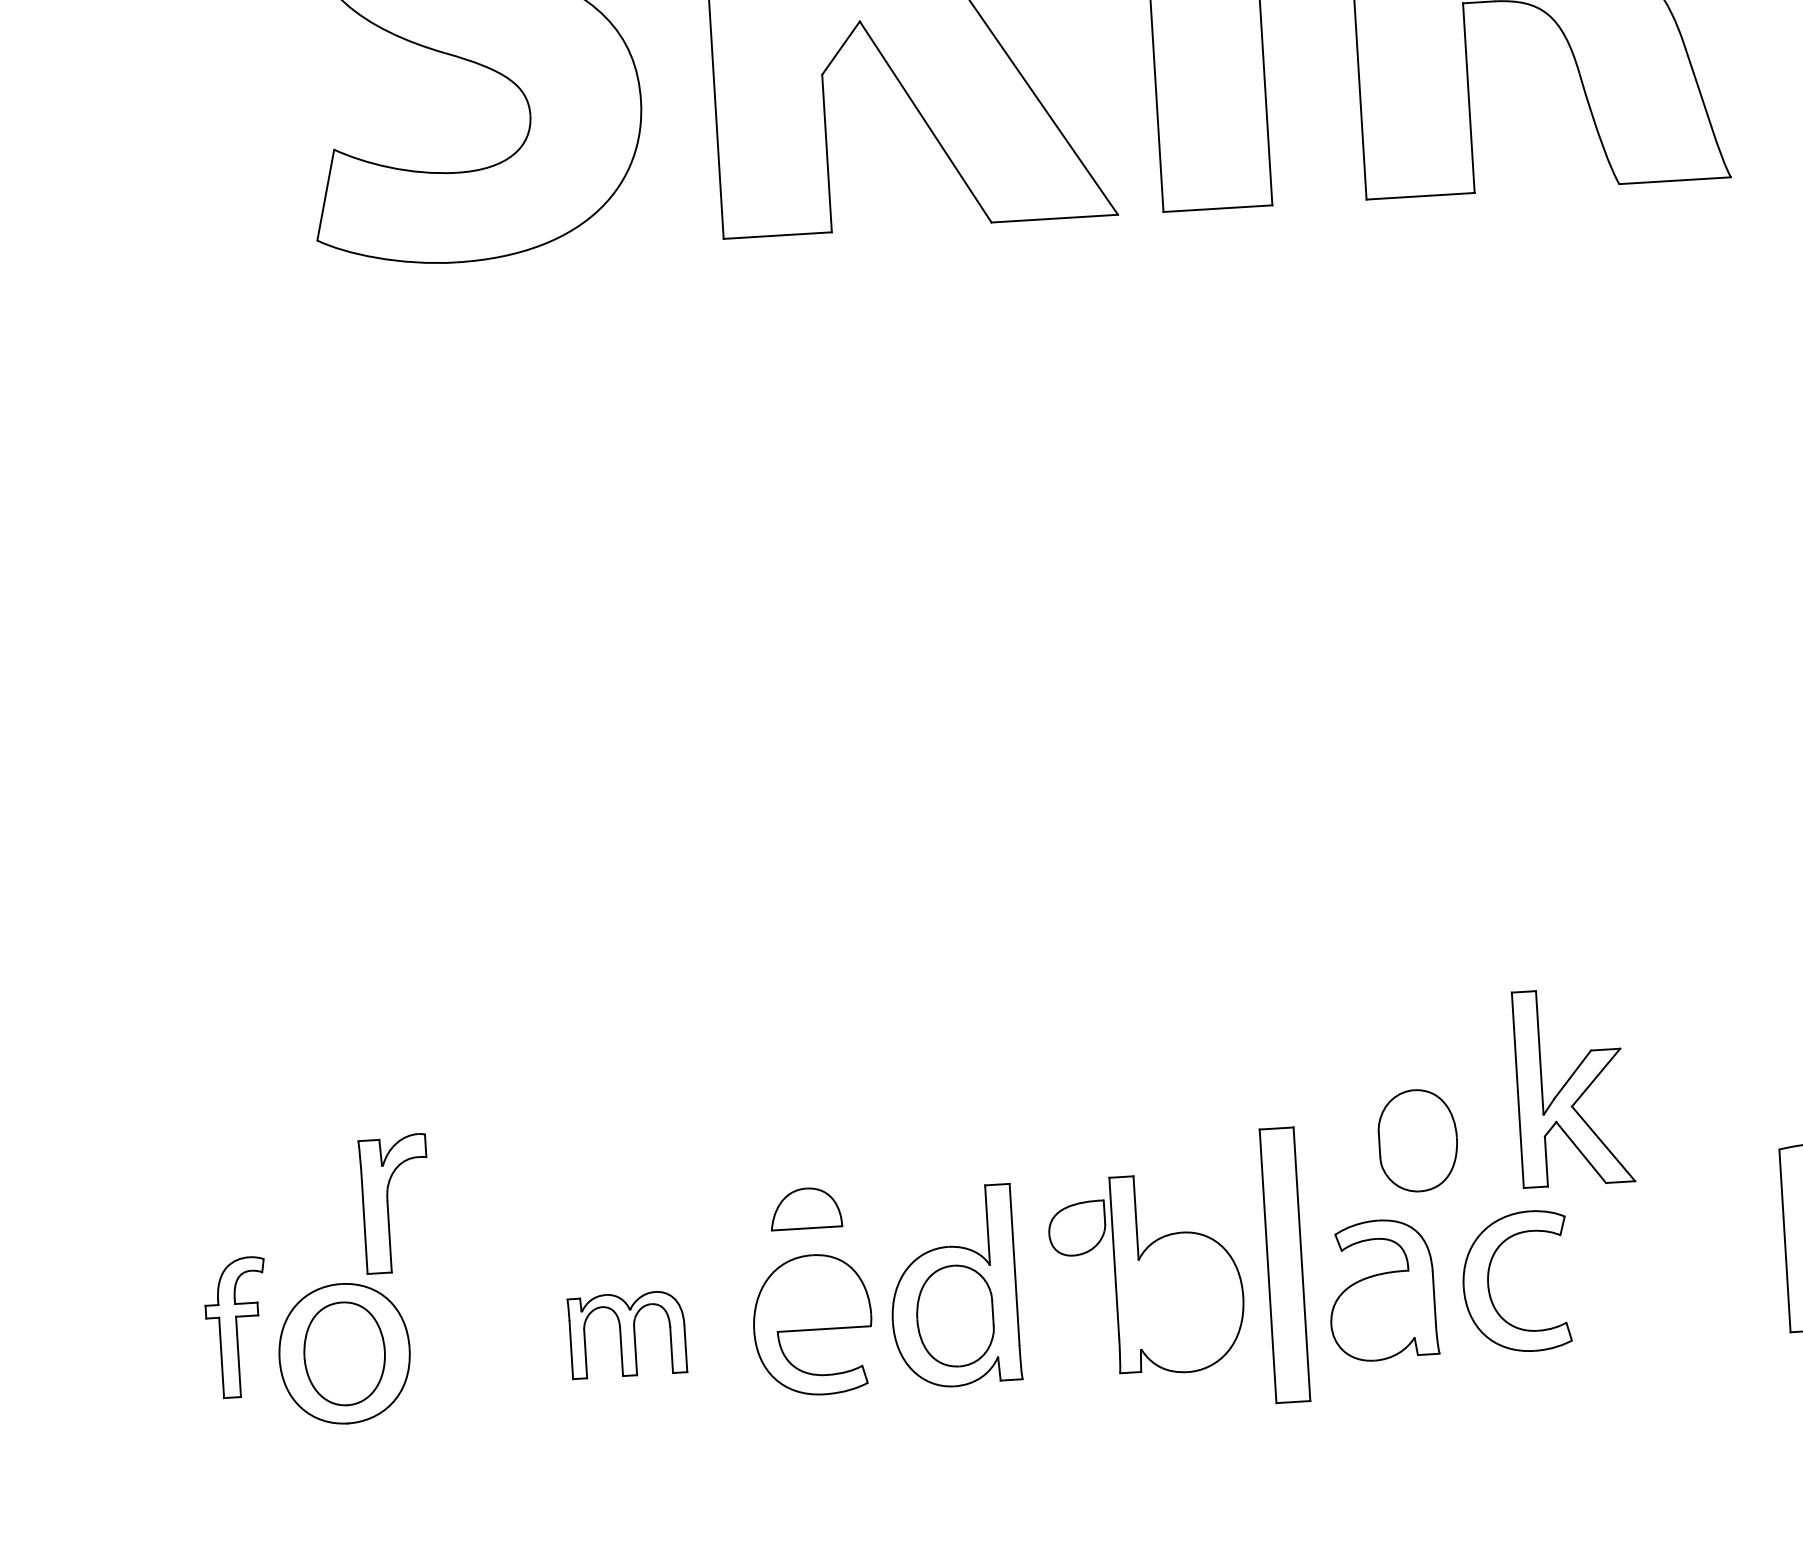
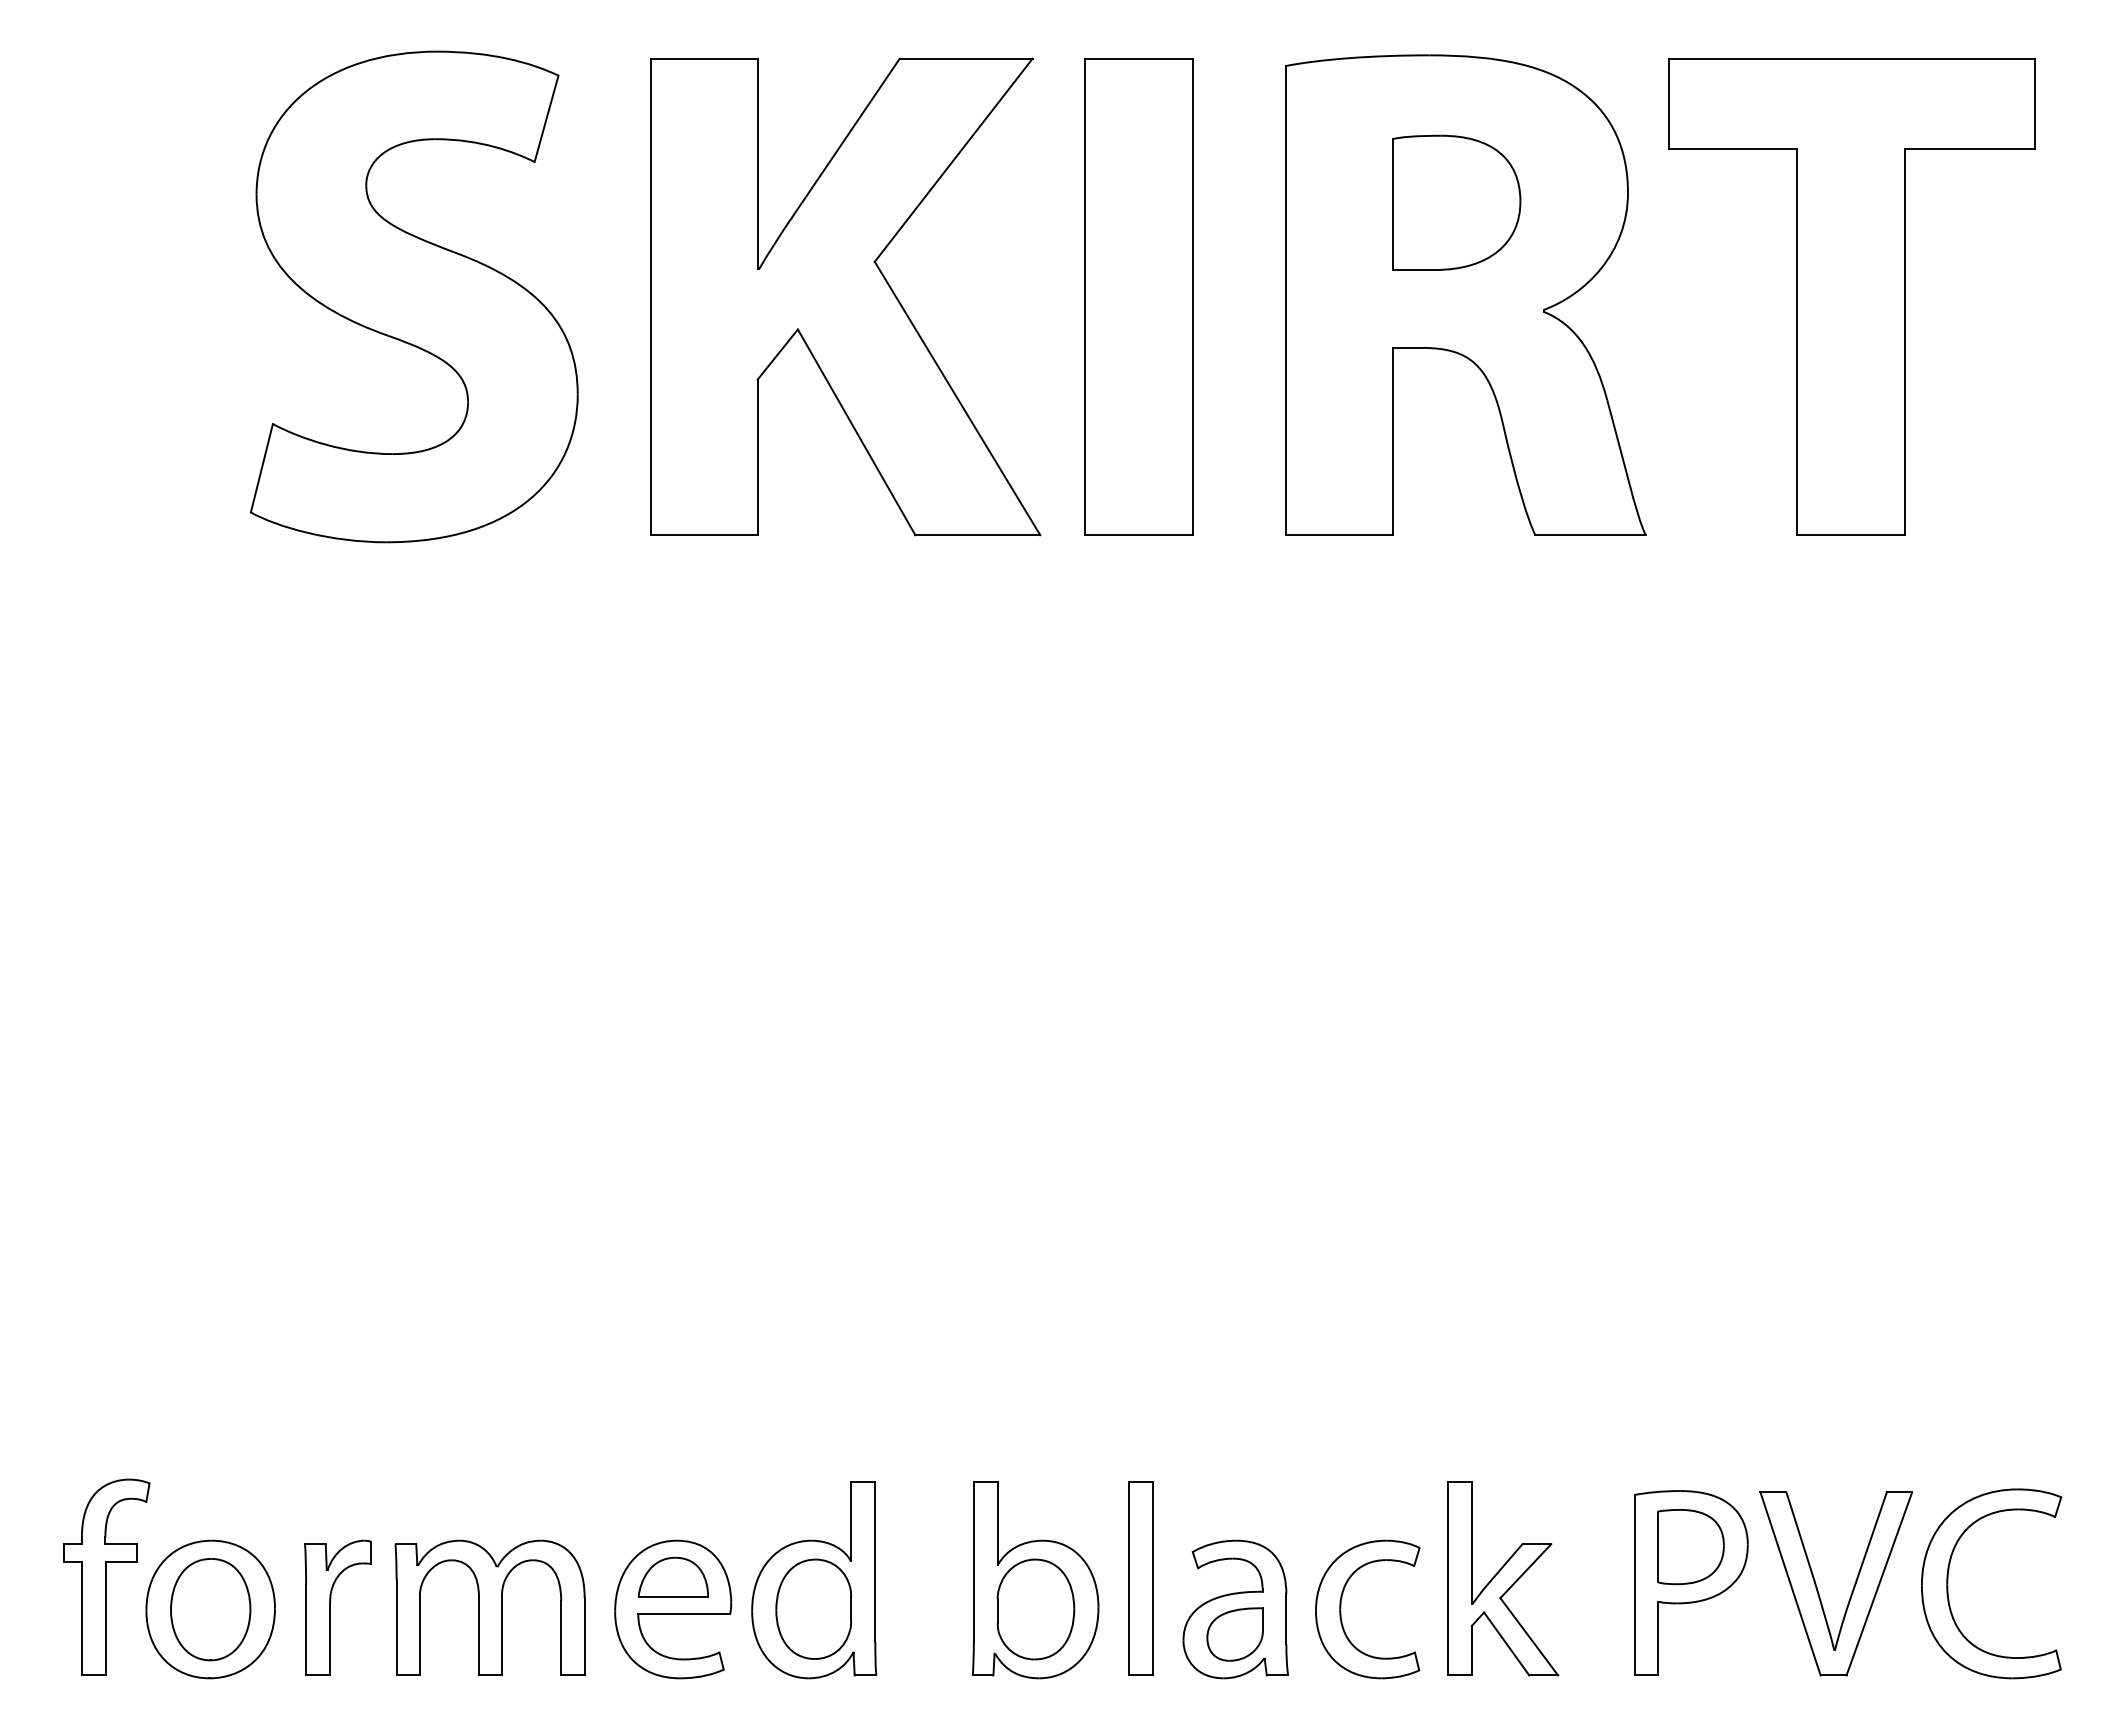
part: (1573, 1086) -> (1503, 1578), moved
part: (1417, 1140) -> (1035, 1609), moved
part: (388, 1203) -> (330, 1607), moved
part: (804, 1207) -> (672, 1576), moved
part: (1076, 1228) -> (1234, 1634), moved
part: (1284, 1264) -> (1140, 1578), size x0.71
part: (237, 1326) -> (106, 1576), size x1.43
part: (626, 1334) -> (489, 1607), size x1.67

